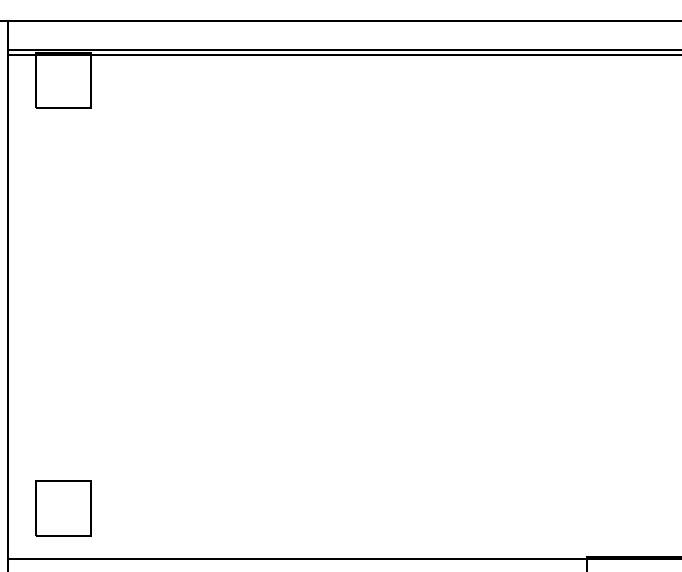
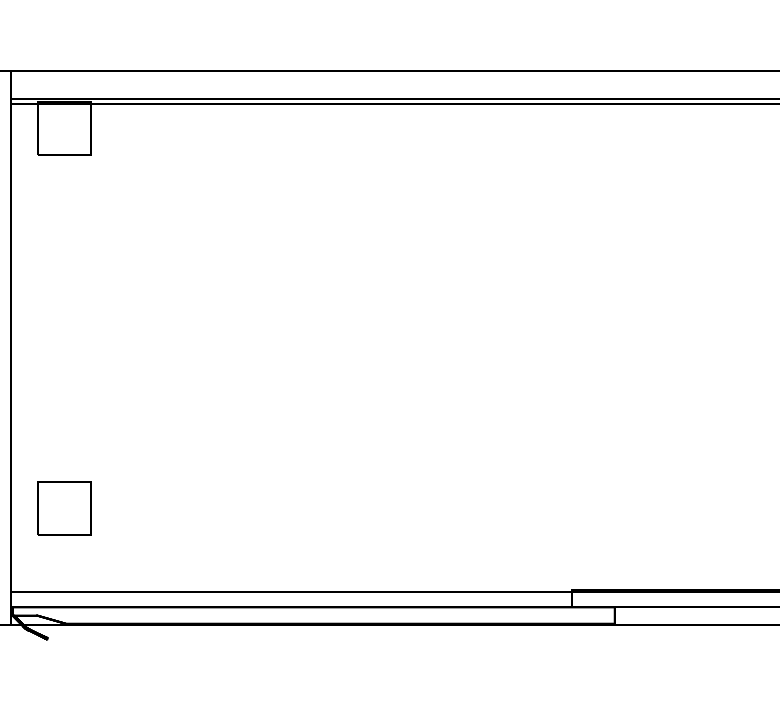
part: (63, 509) -> (64, 508), moved

